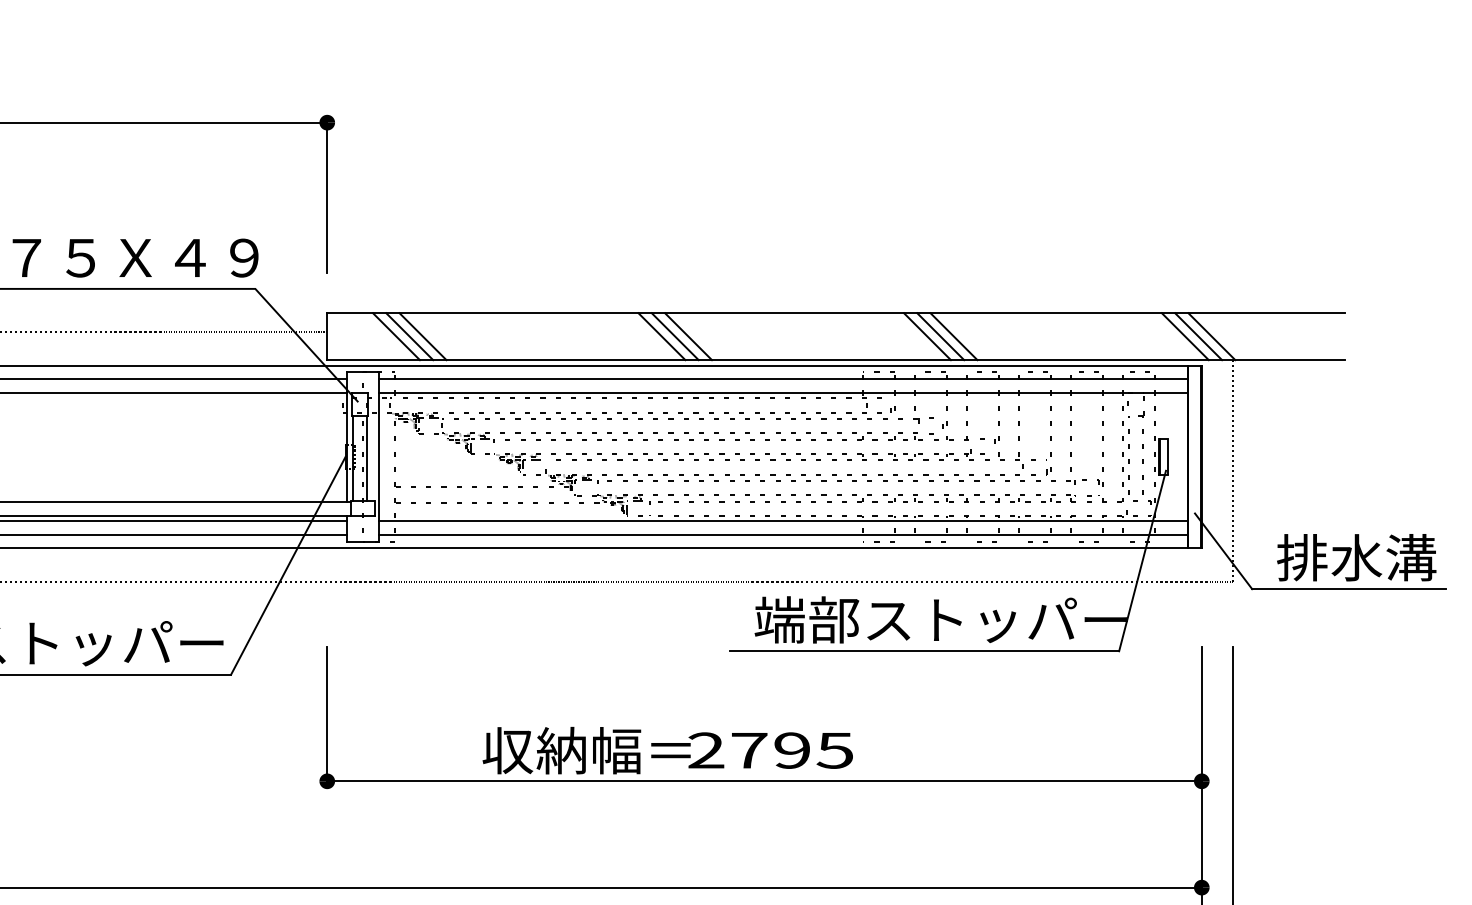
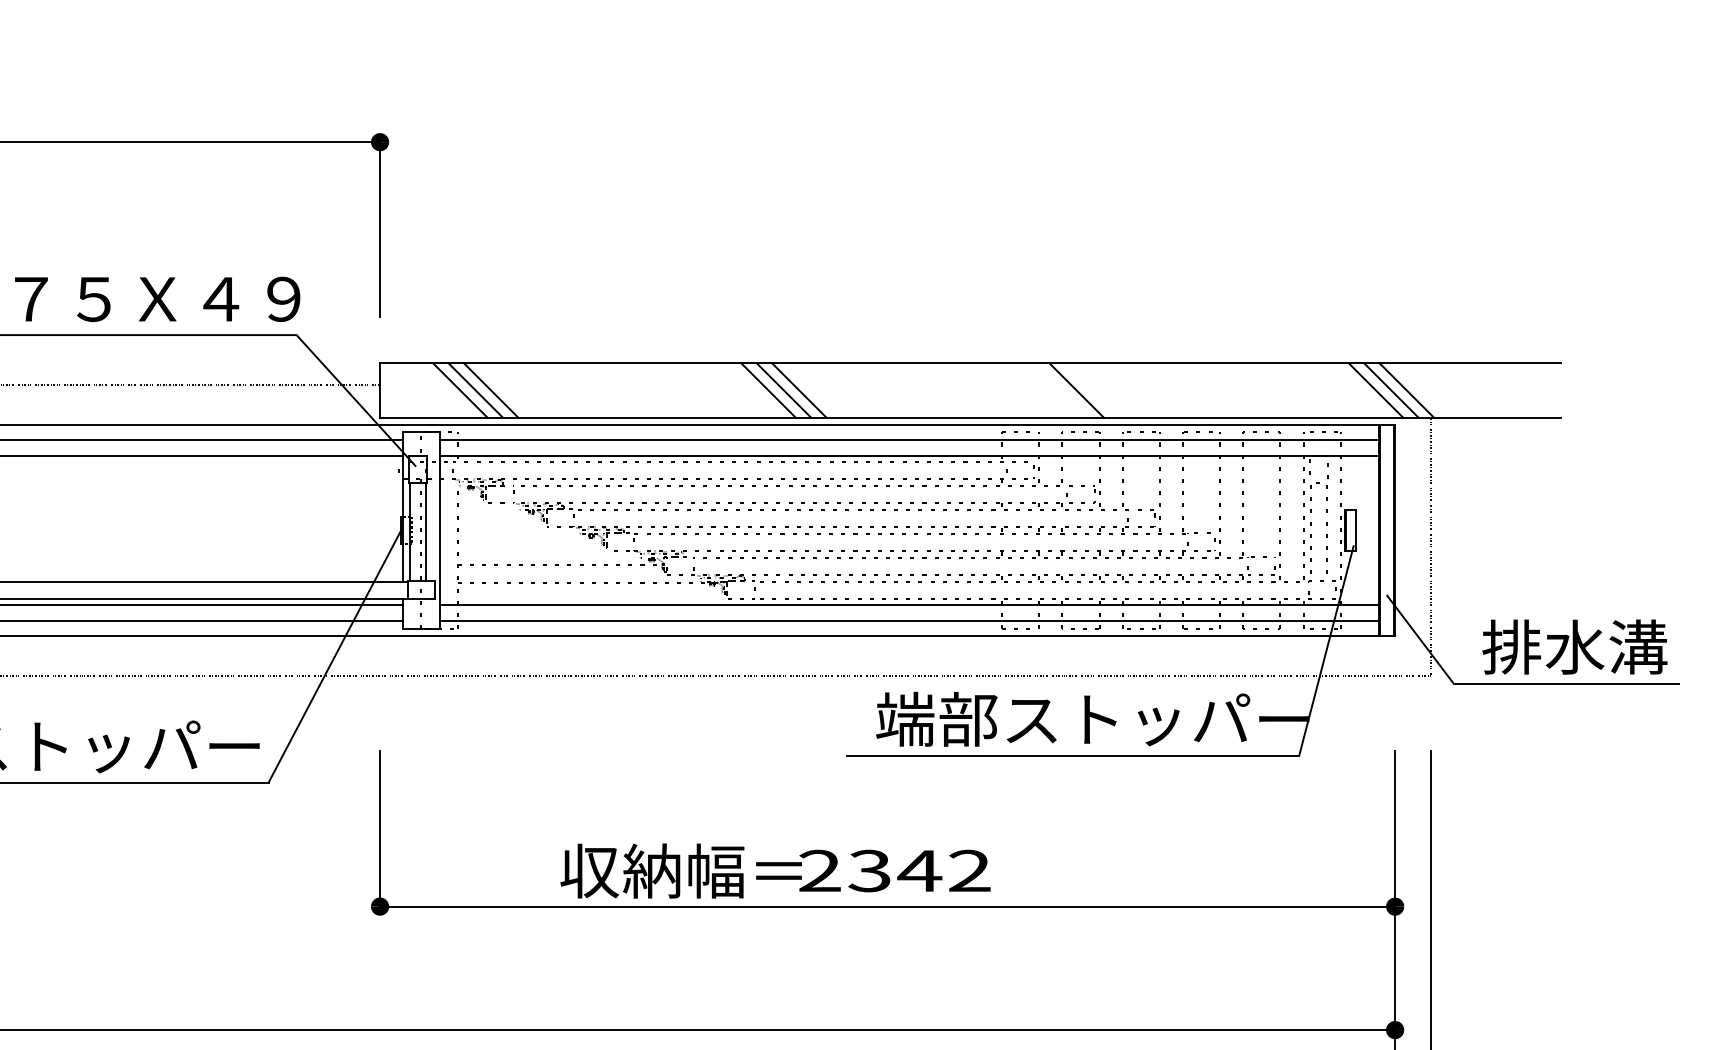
line: (940, 336) -> (1091, 390), removed
line: (953, 336) -> (1106, 390), removed
text: (791, 750) -> (918, 870), 2795 -> 2342

